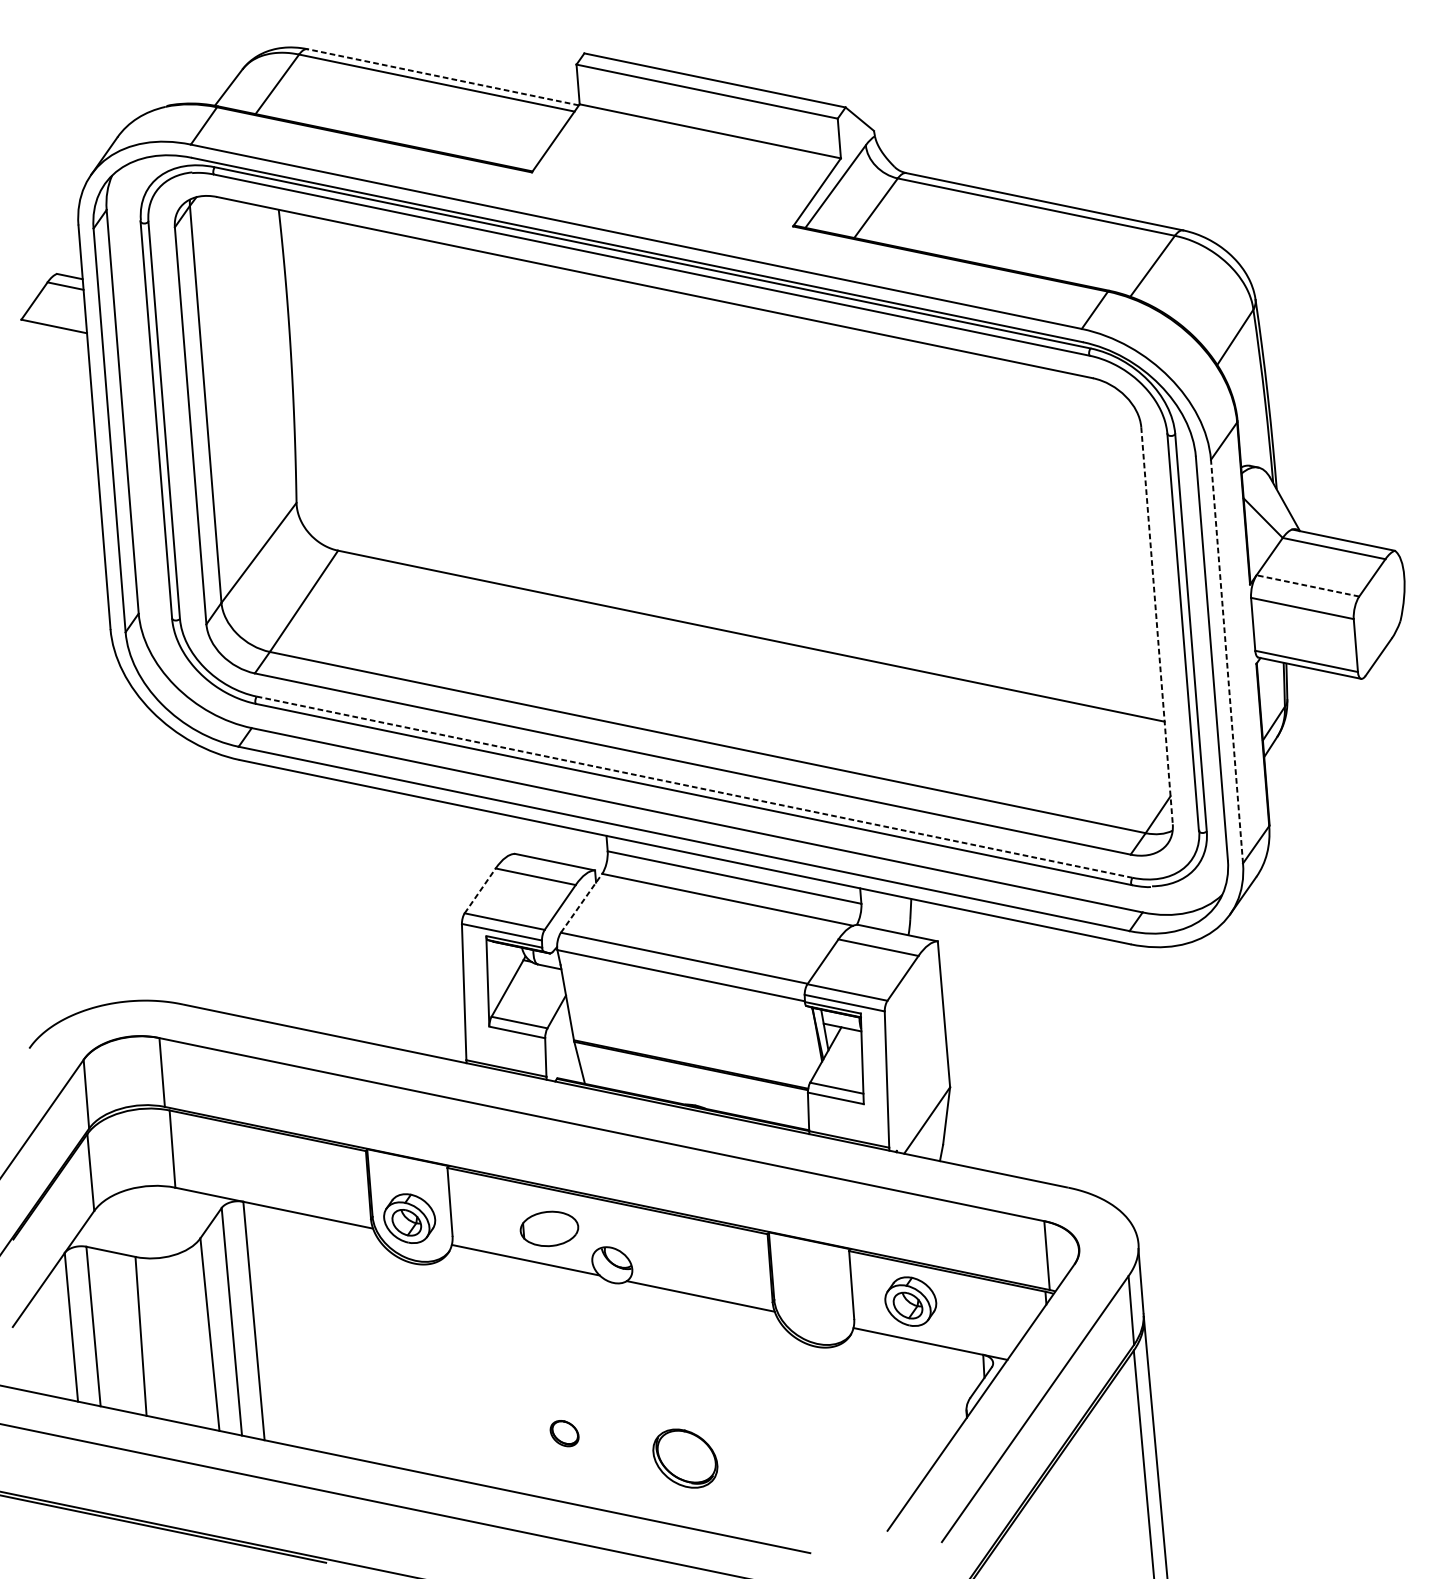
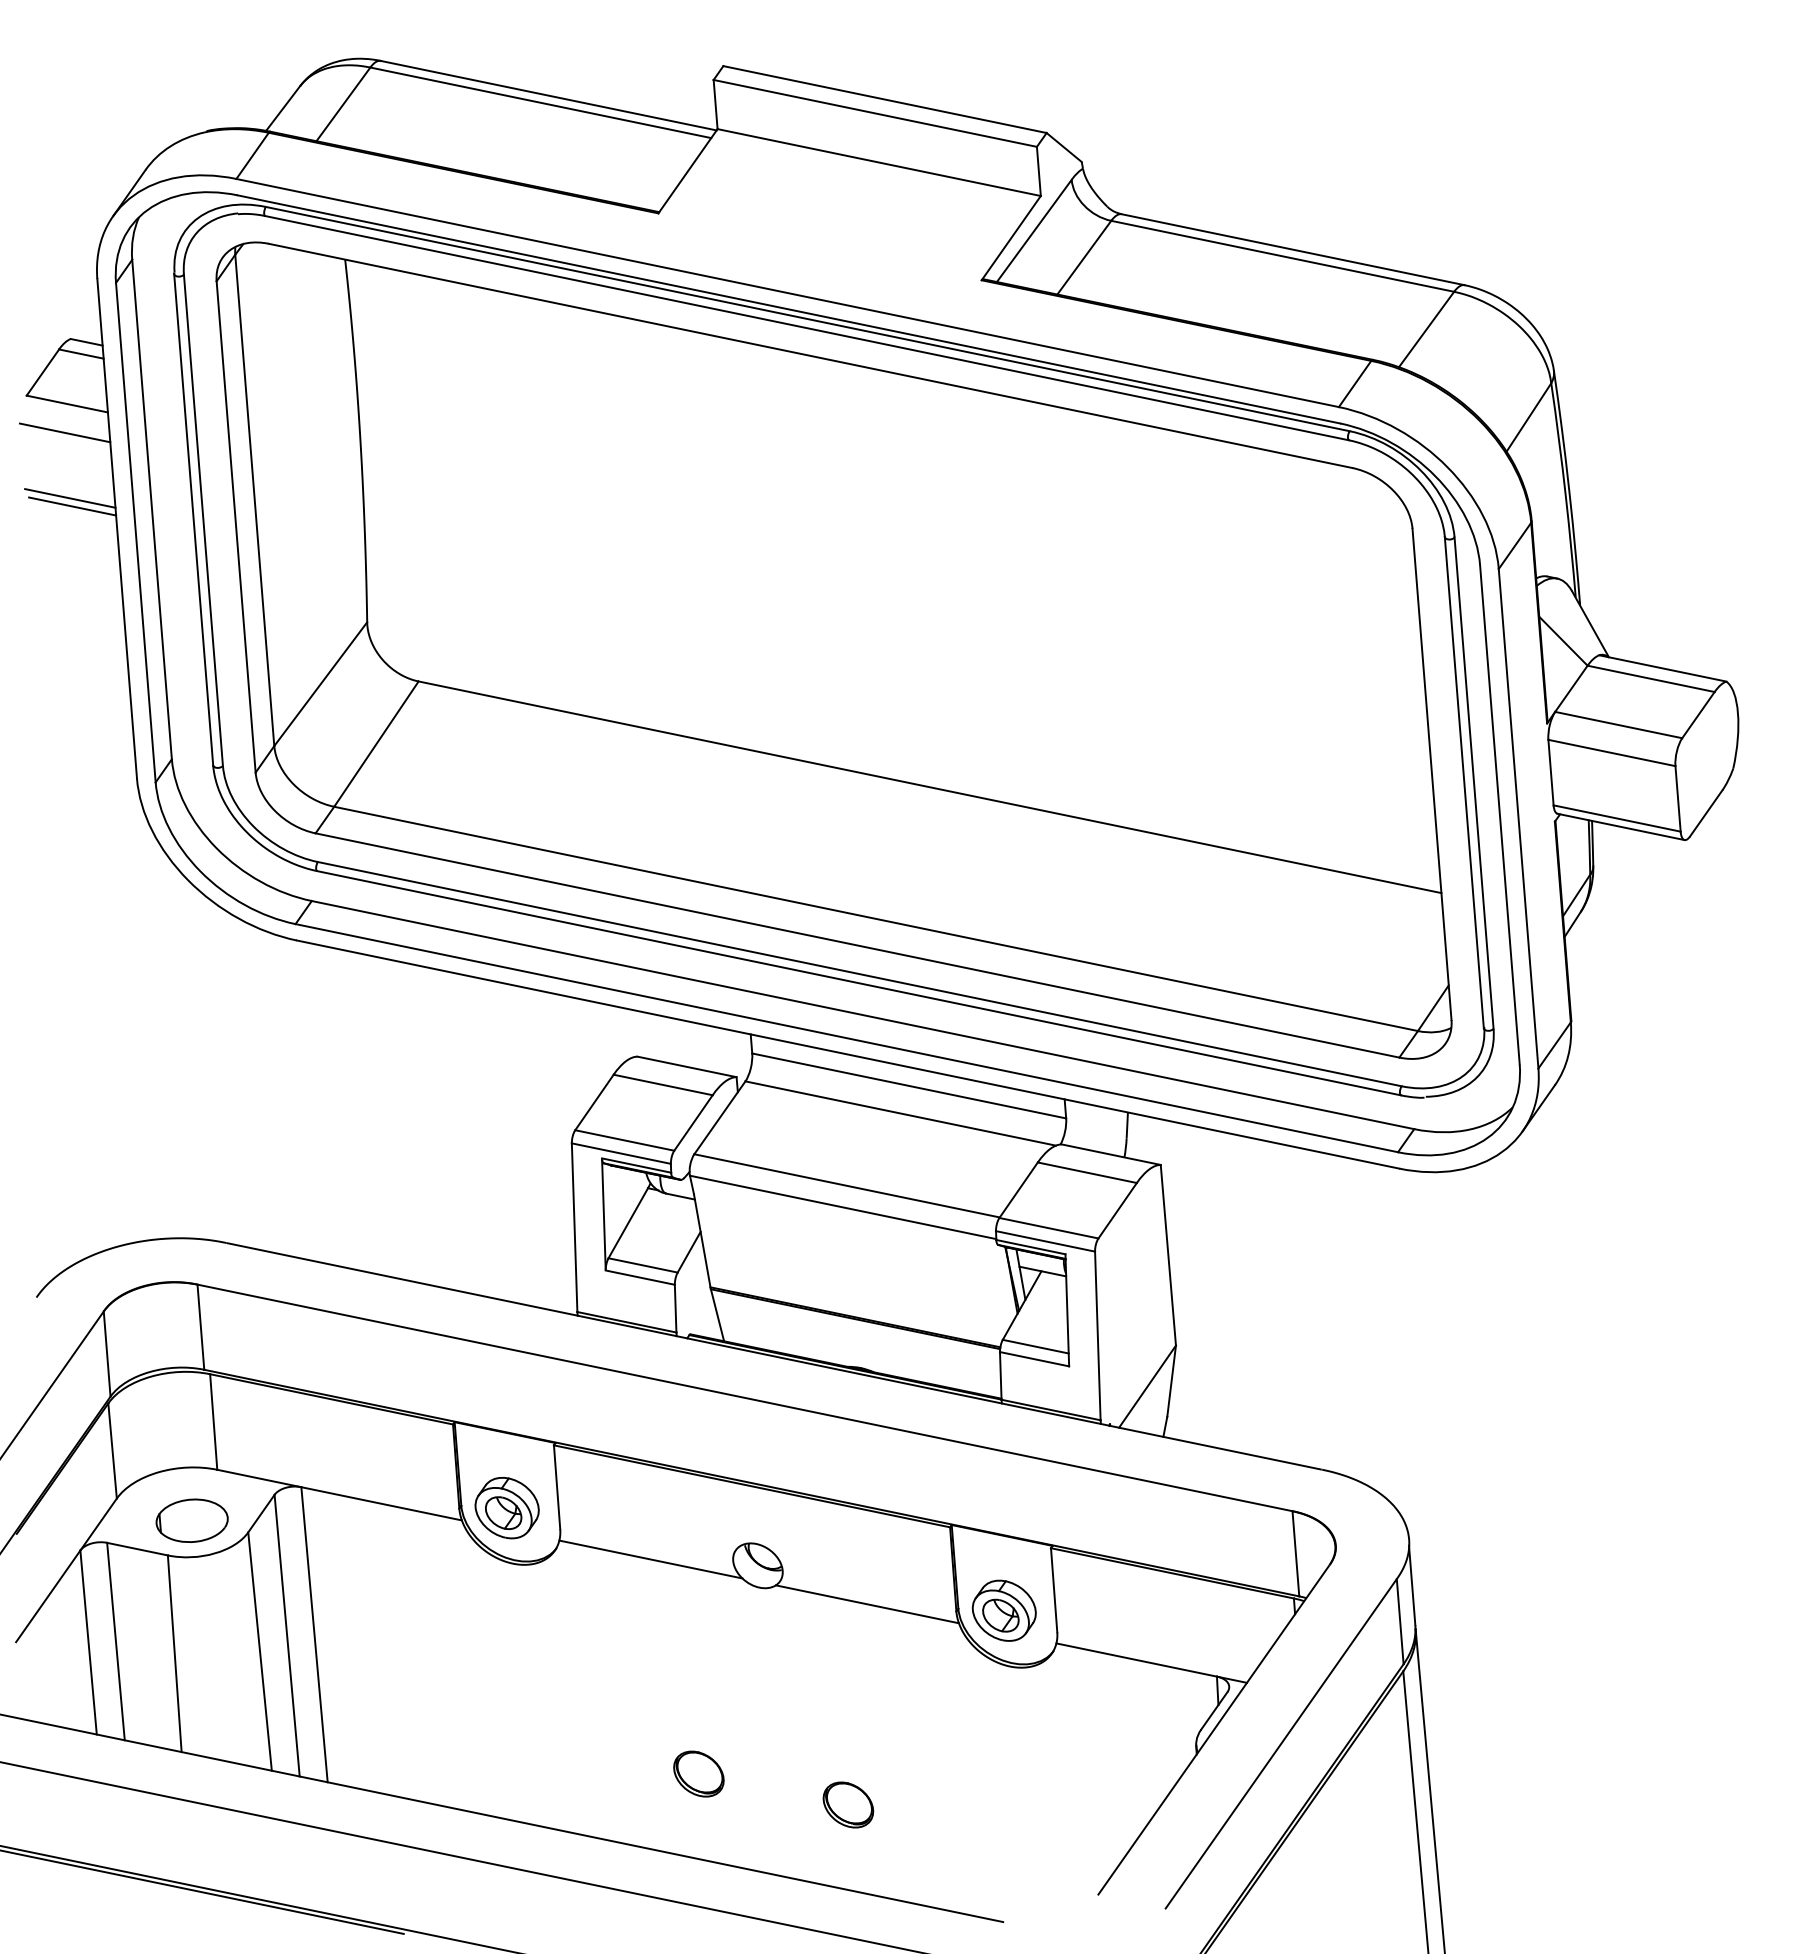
line: (443, 77) -> (548, 95), dashed -> solid
line: (51, 349) -> (64, 432), added
line: (56, 402) -> (70, 498), added
line: (58, 409) -> (72, 506), added
line: (1307, 586) -> (1618, 725), dashed -> solid
line: (1157, 625) -> (1432, 774), dashed -> solid
line: (1226, 661) -> (1518, 818), dashed -> solid
line: (695, 787) -> (860, 974), dashed -> solid
line: (480, 890) -> (594, 1102), dashed -> solid
line: (582, 903) -> (720, 1117), dashed -> solid
part: (548, 1228) -> (191, 1520), moved
part: (910, 1301) -> (1003, 1610), moved
part: (564, 1433) -> (698, 1773), size x1.43
part: (685, 1458) -> (848, 1804), size x0.62

